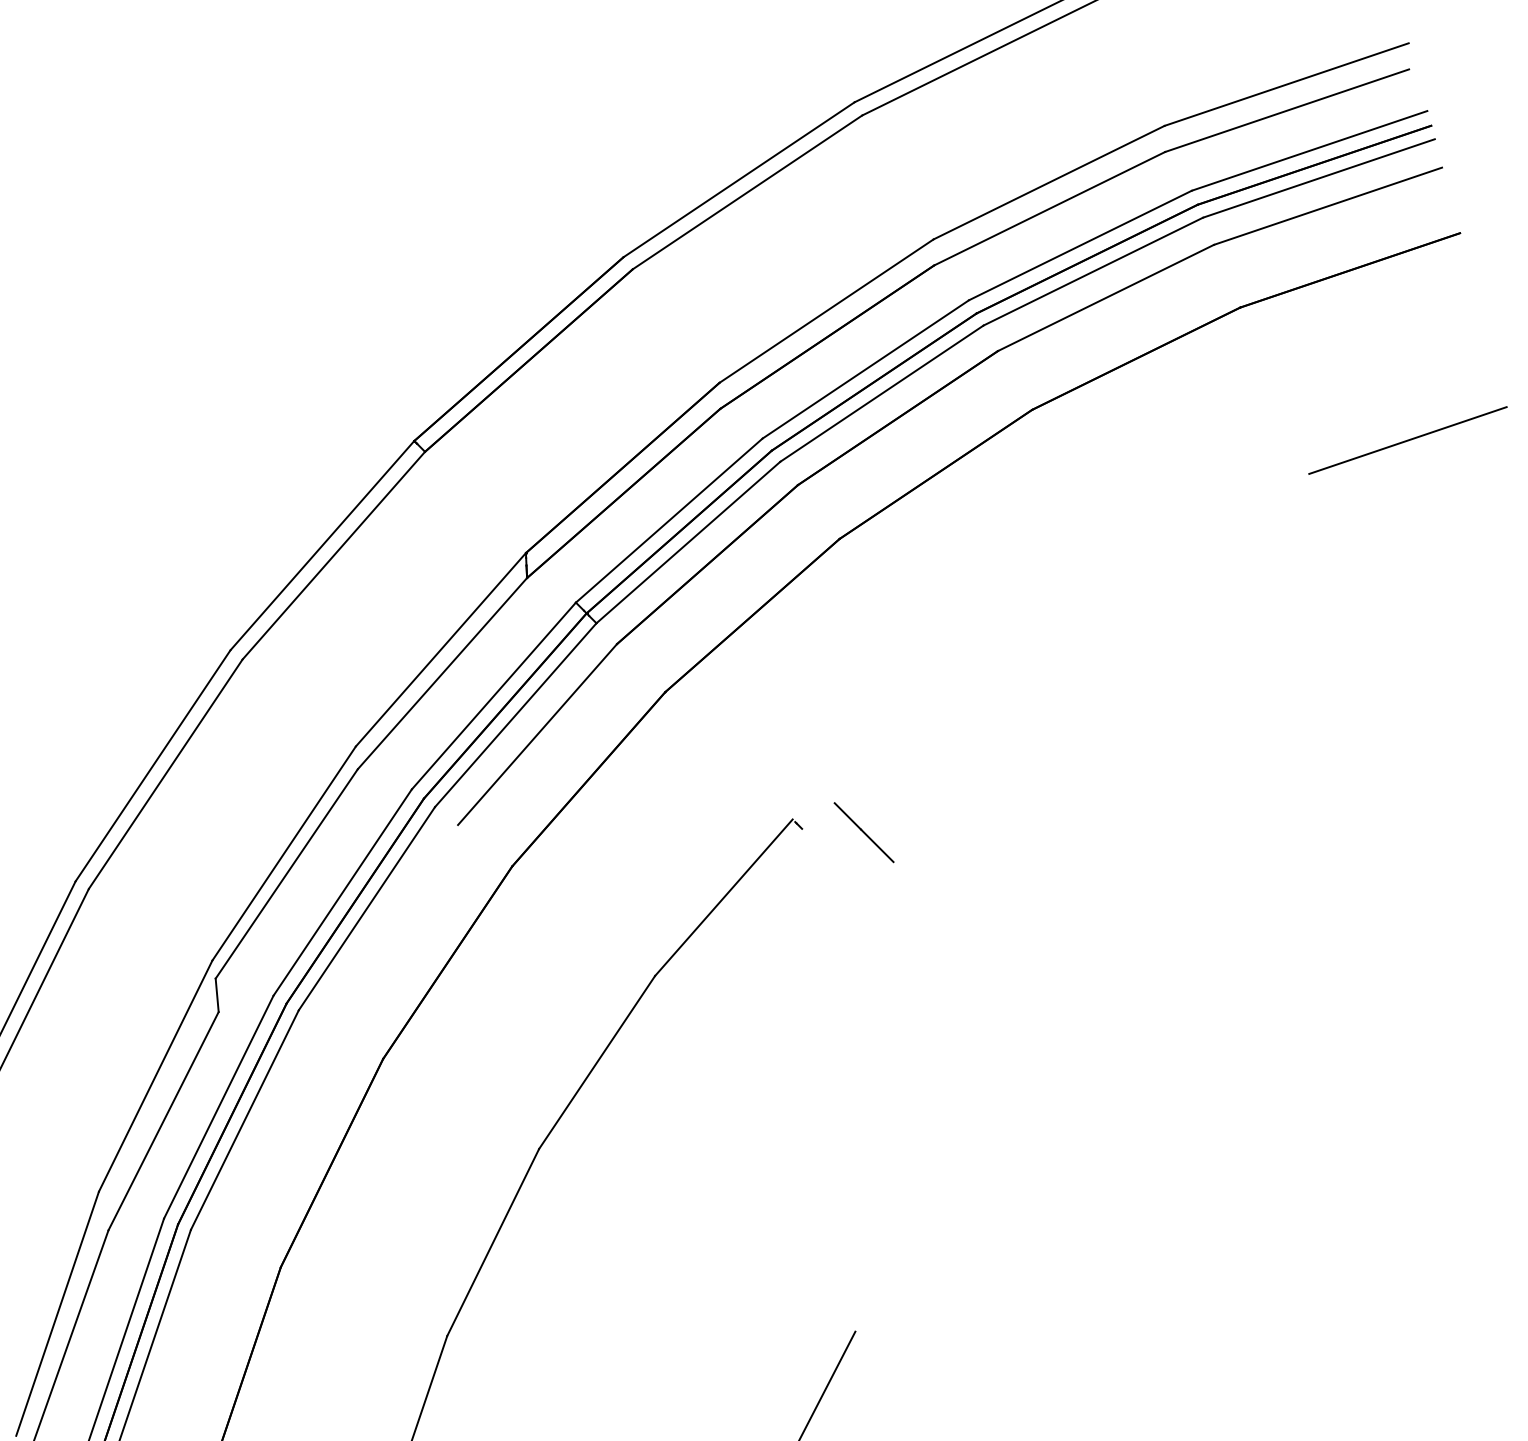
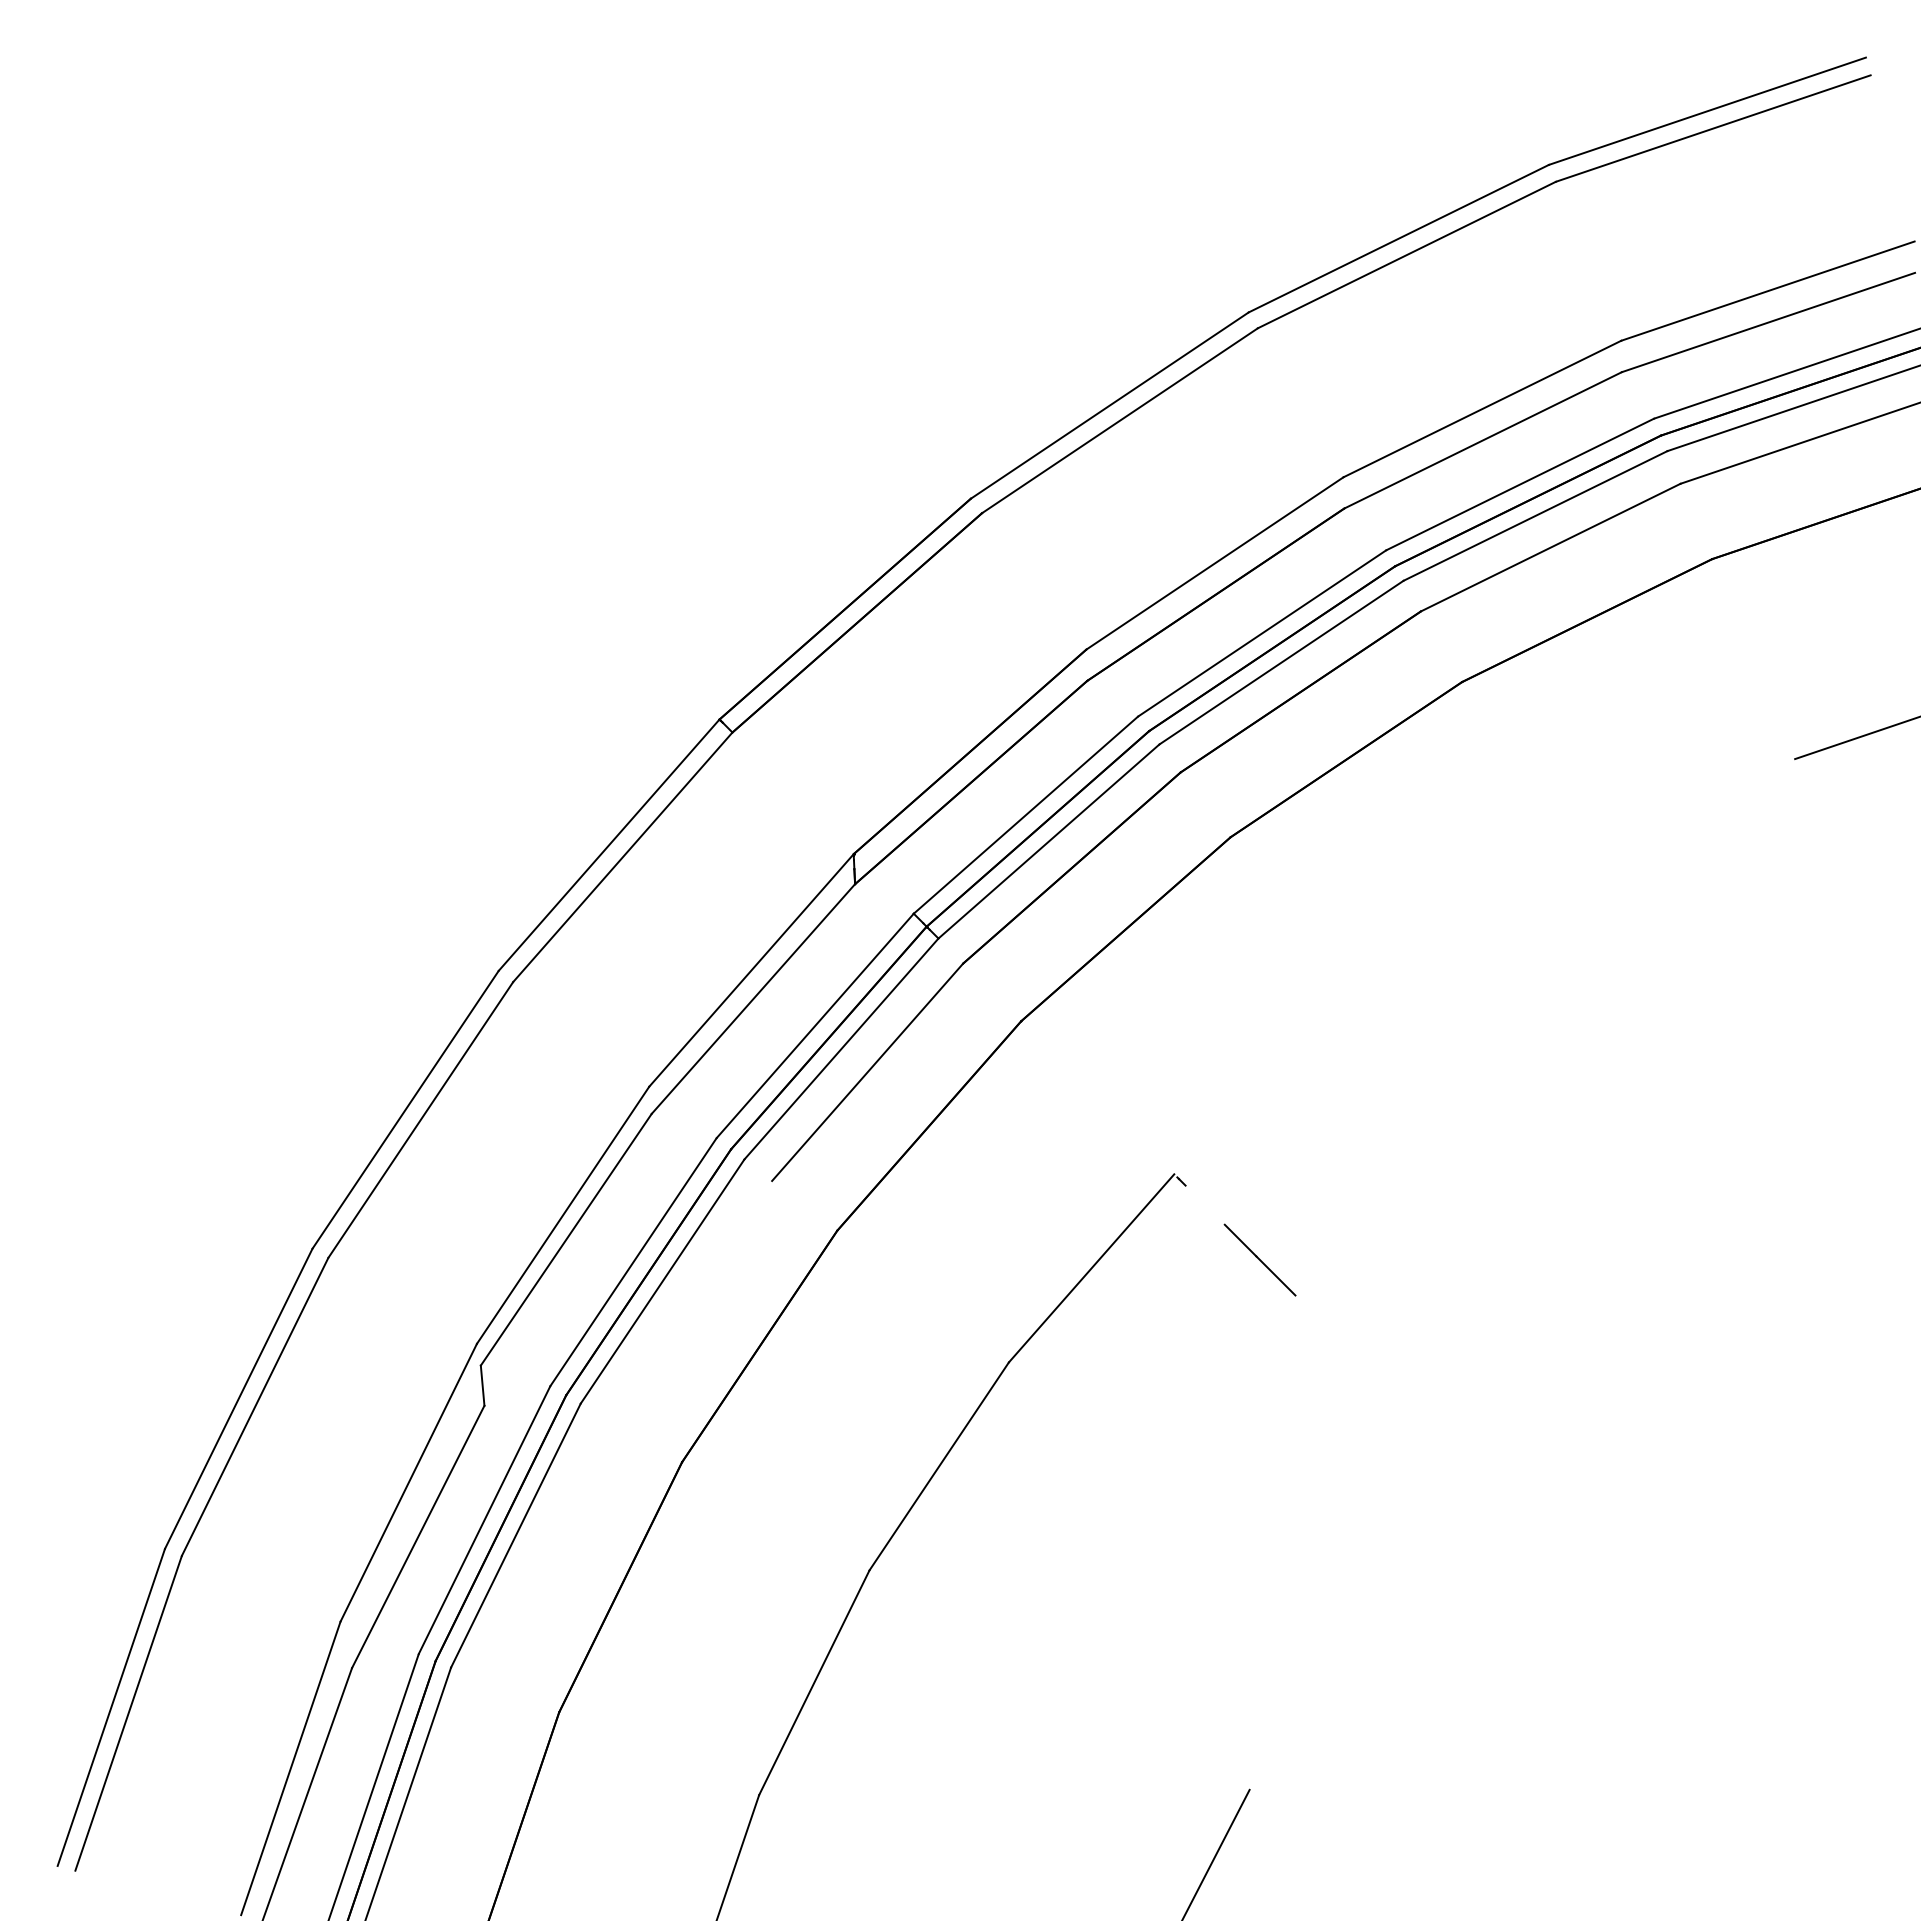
line: (863, 832) -> (1259, 1259), moved

